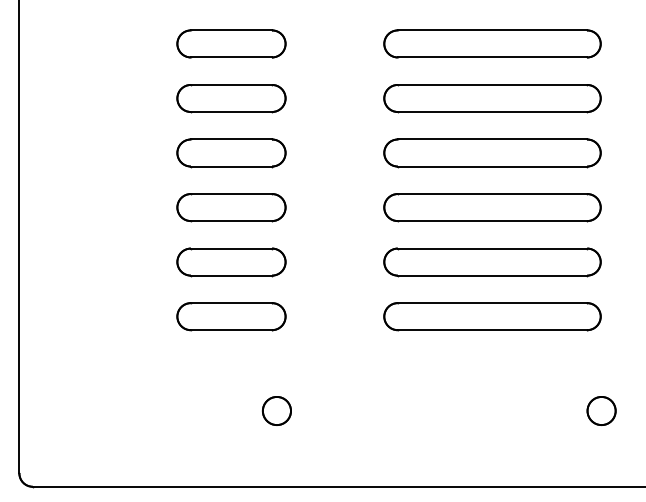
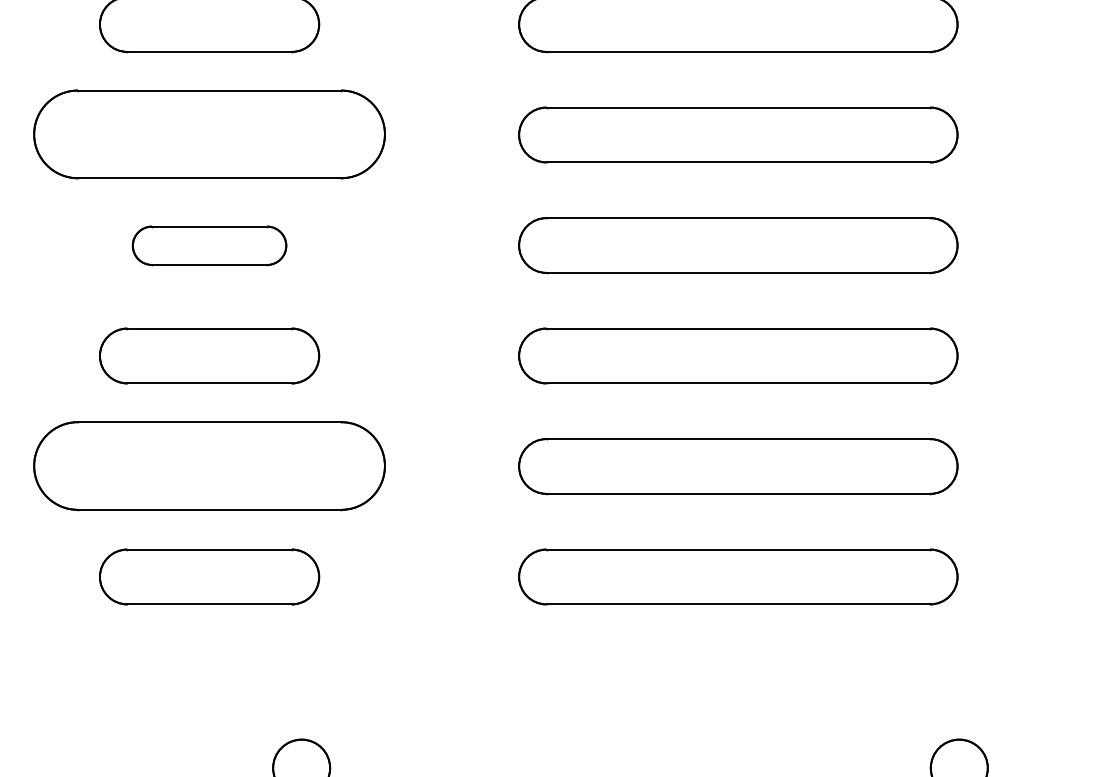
part: (231, 98) -> (209, 135), size x1.6
part: (231, 153) -> (209, 246), size x0.7
part: (231, 262) -> (209, 467), size x1.6

